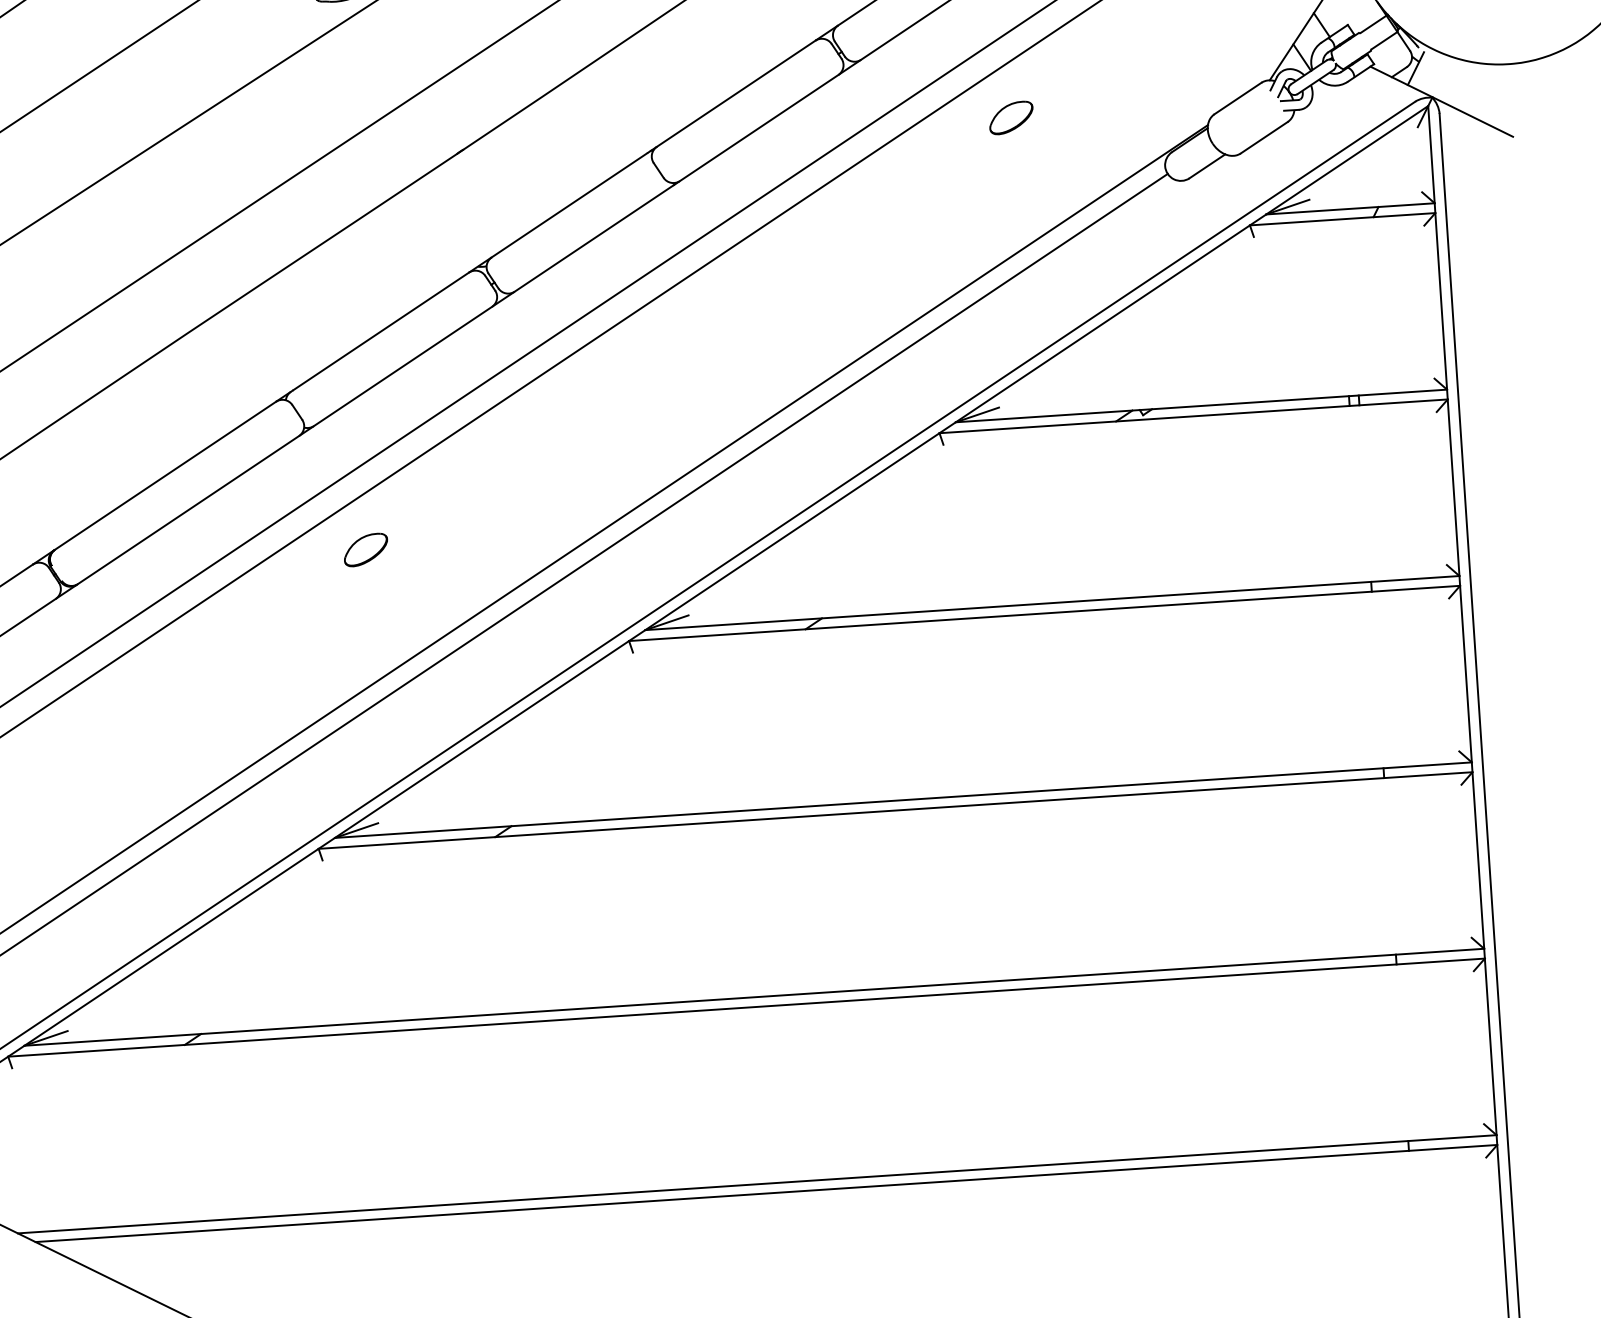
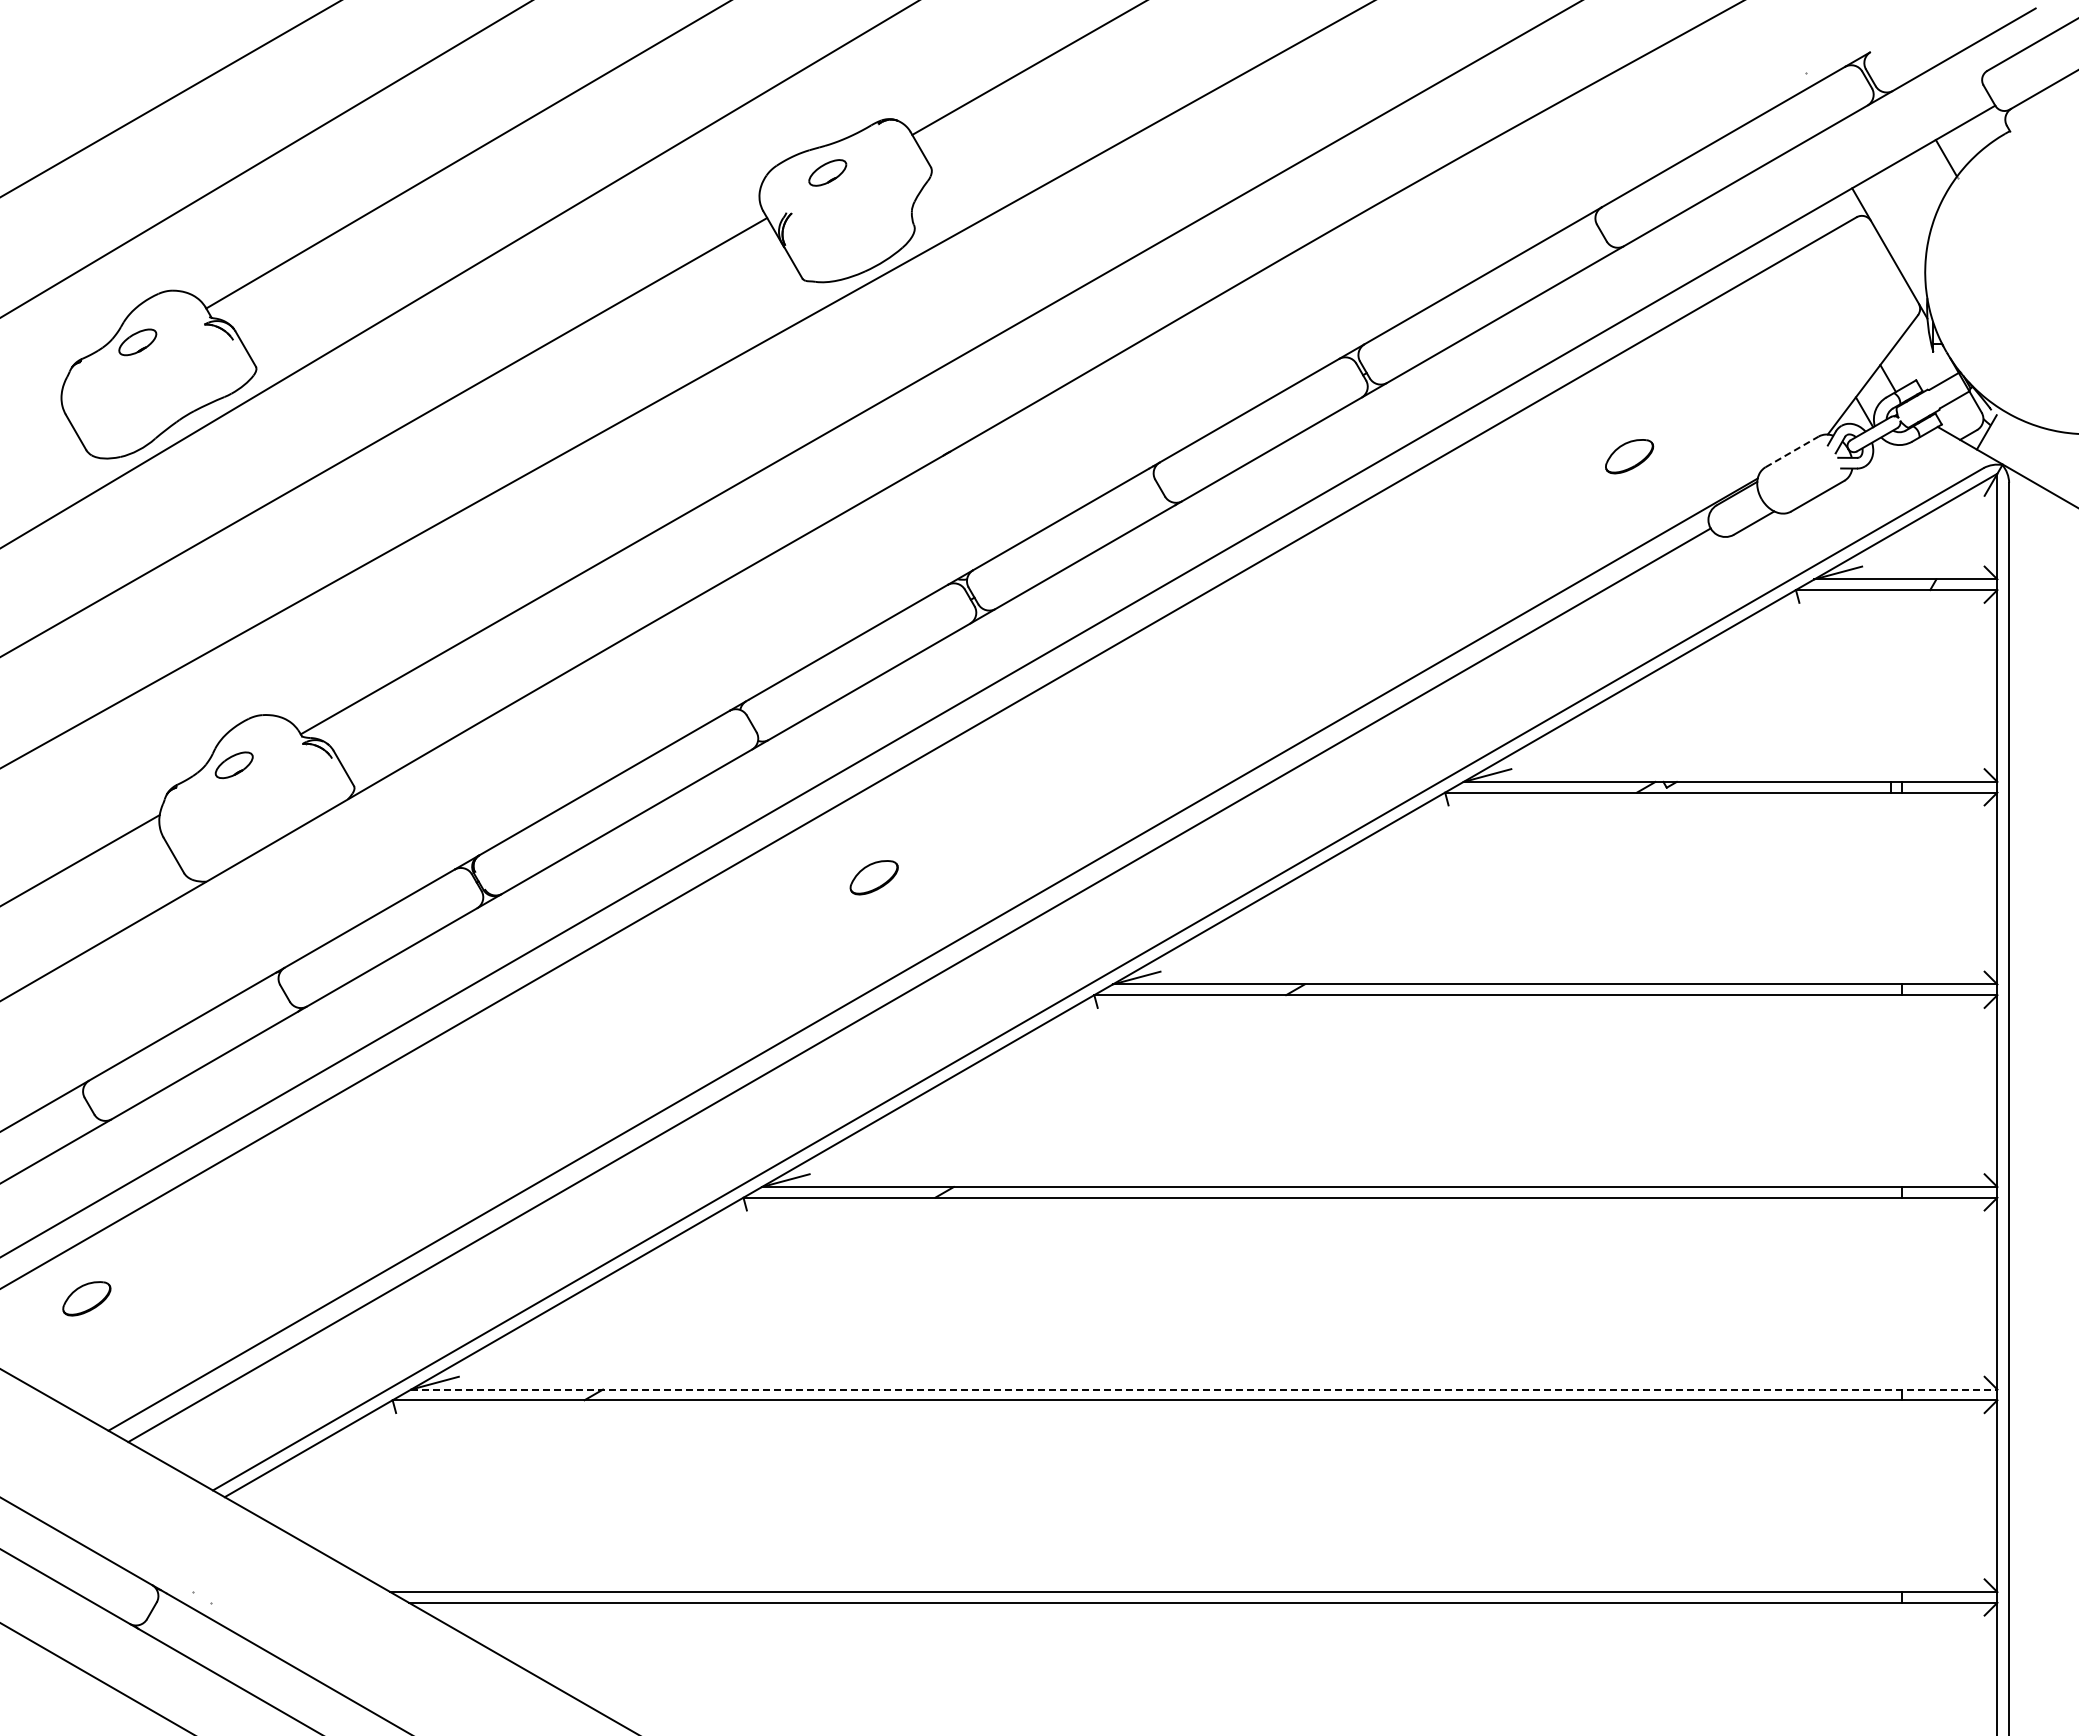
line: (1238, 98) -> (1792, 451), solid -> dashed
part: (1011, 117) -> (1629, 456), moved
part: (365, 549) -> (873, 877), moved
line: (754, 997) -> (1204, 1389), solid -> dashed

